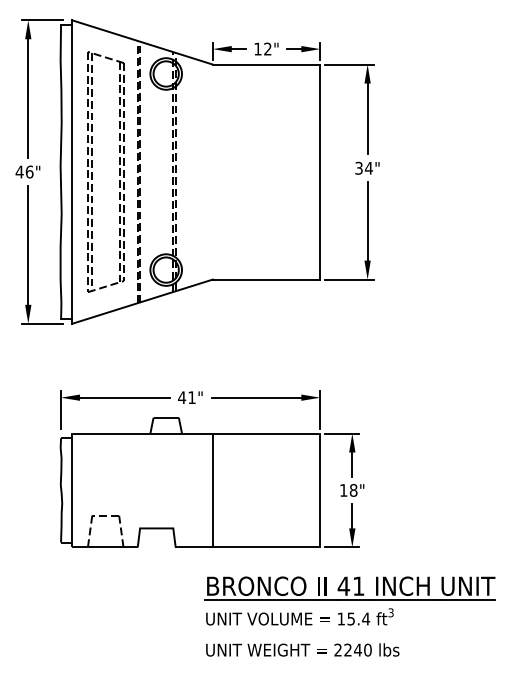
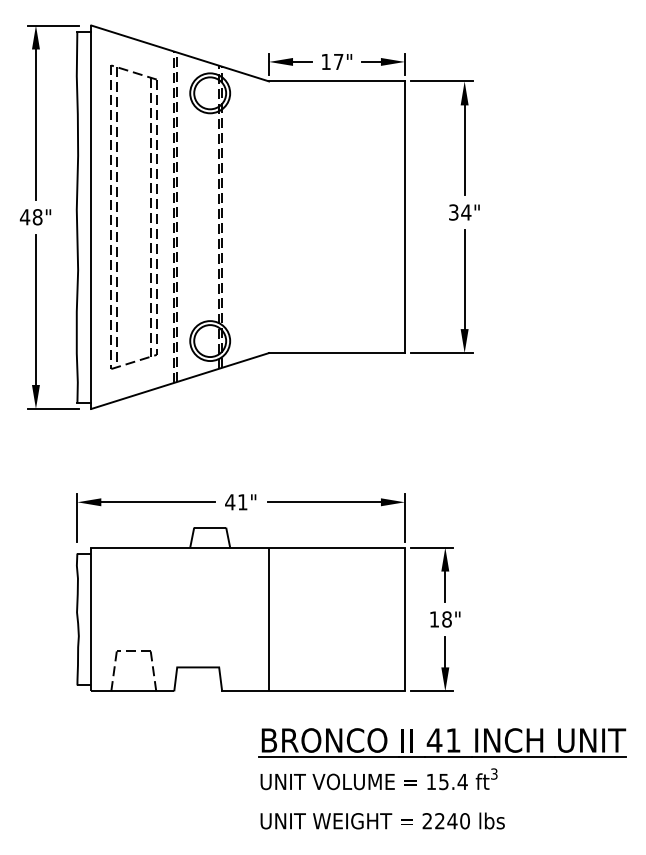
text: (267, 48) -> (338, 61), 12" -> 17"
text: (29, 171) -> (37, 216), 46" -> 48"

